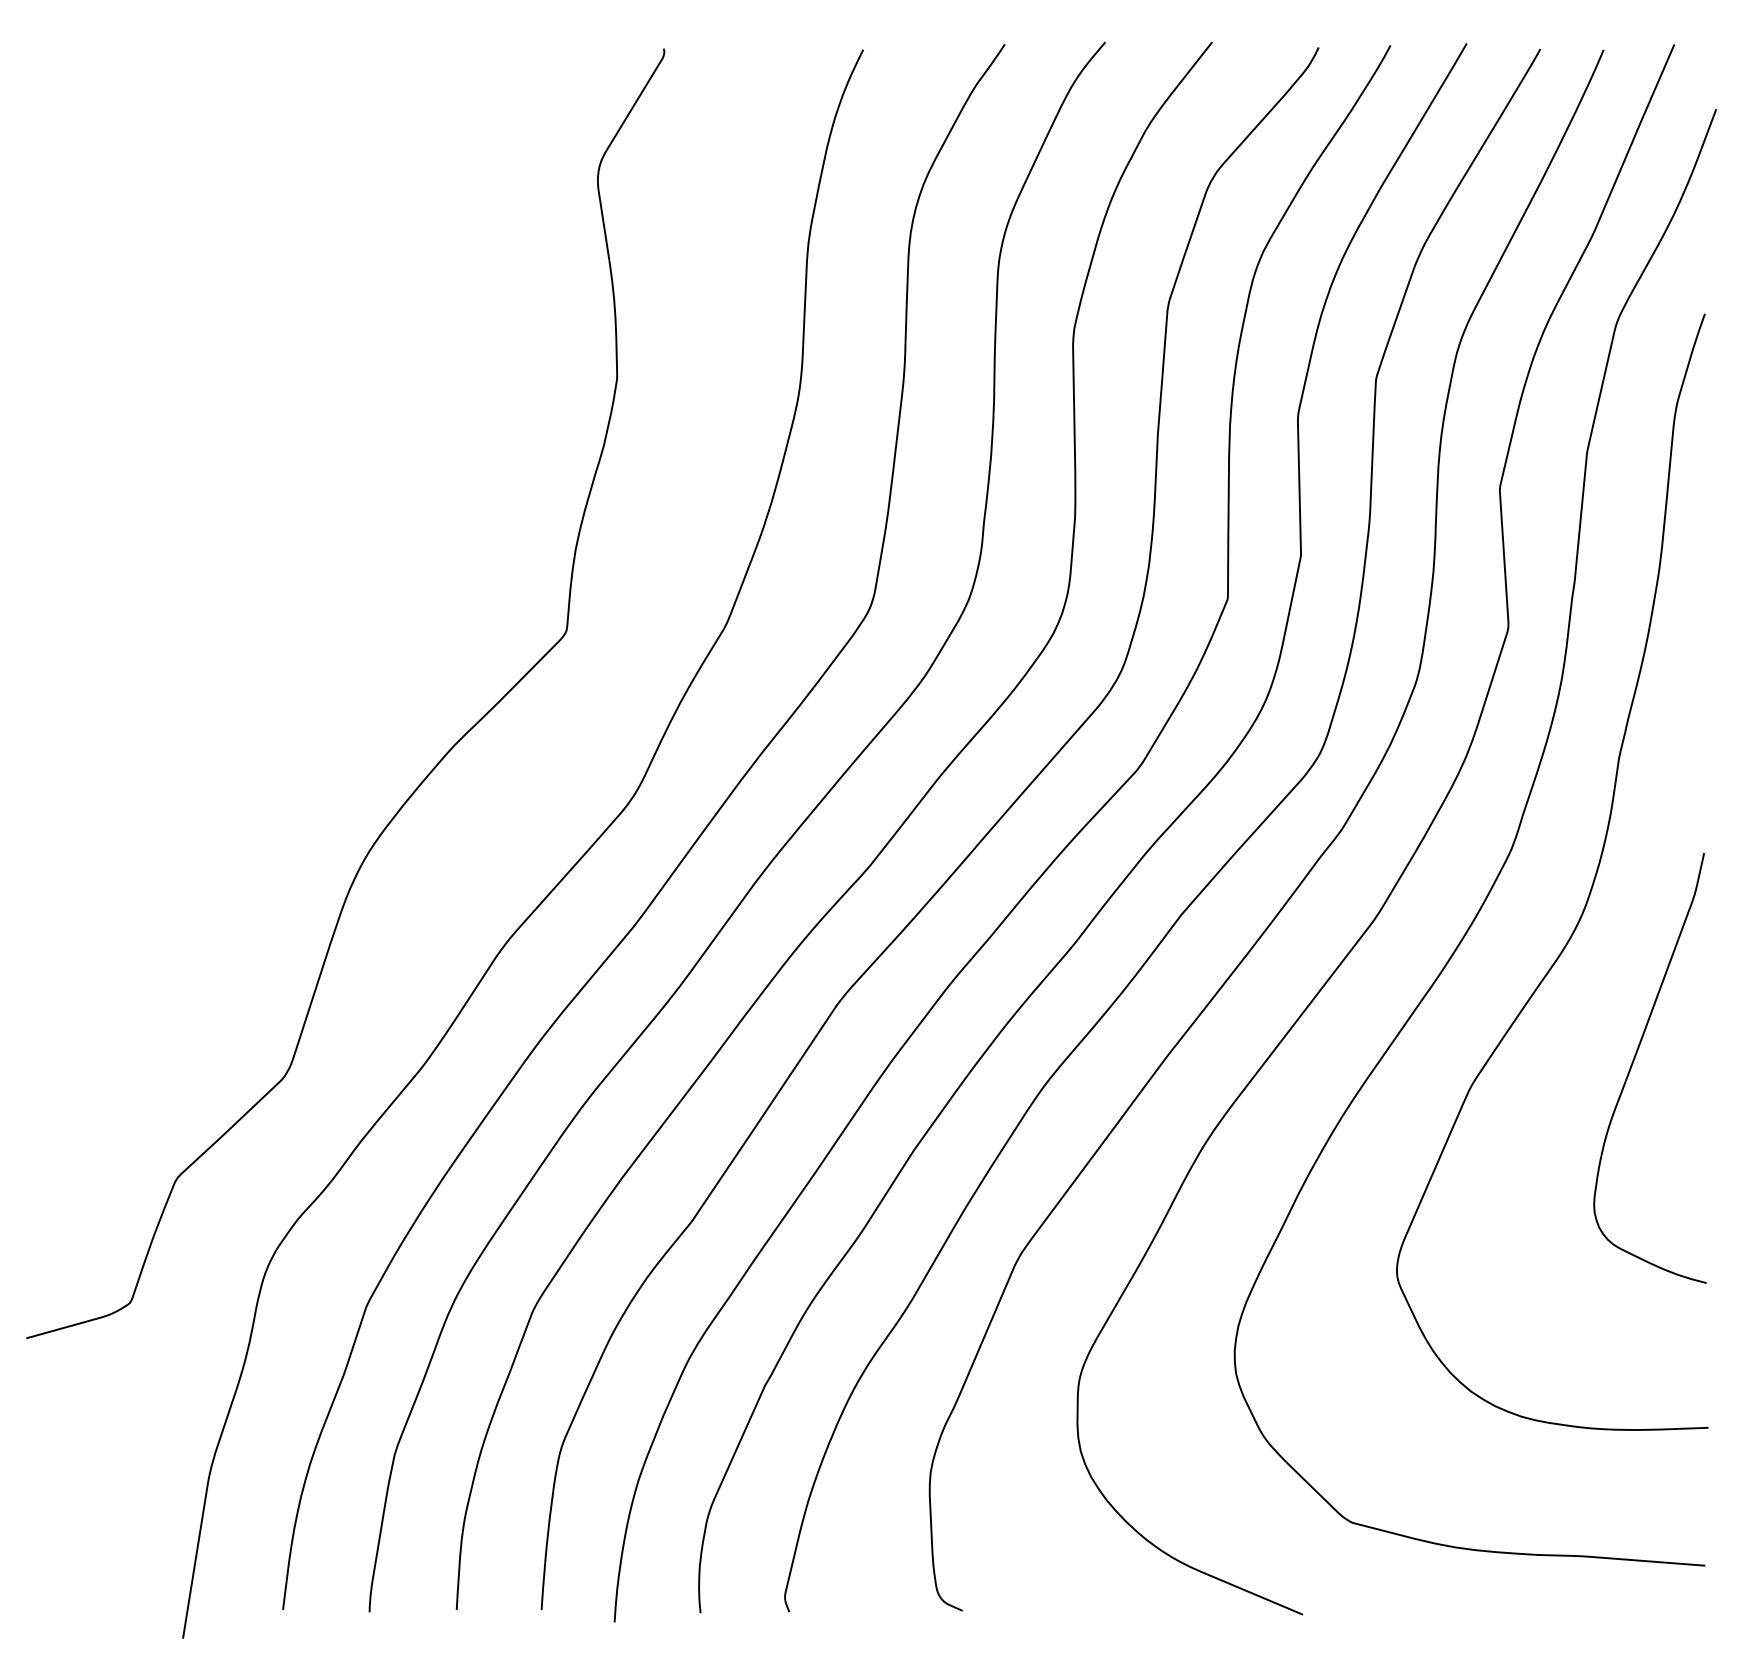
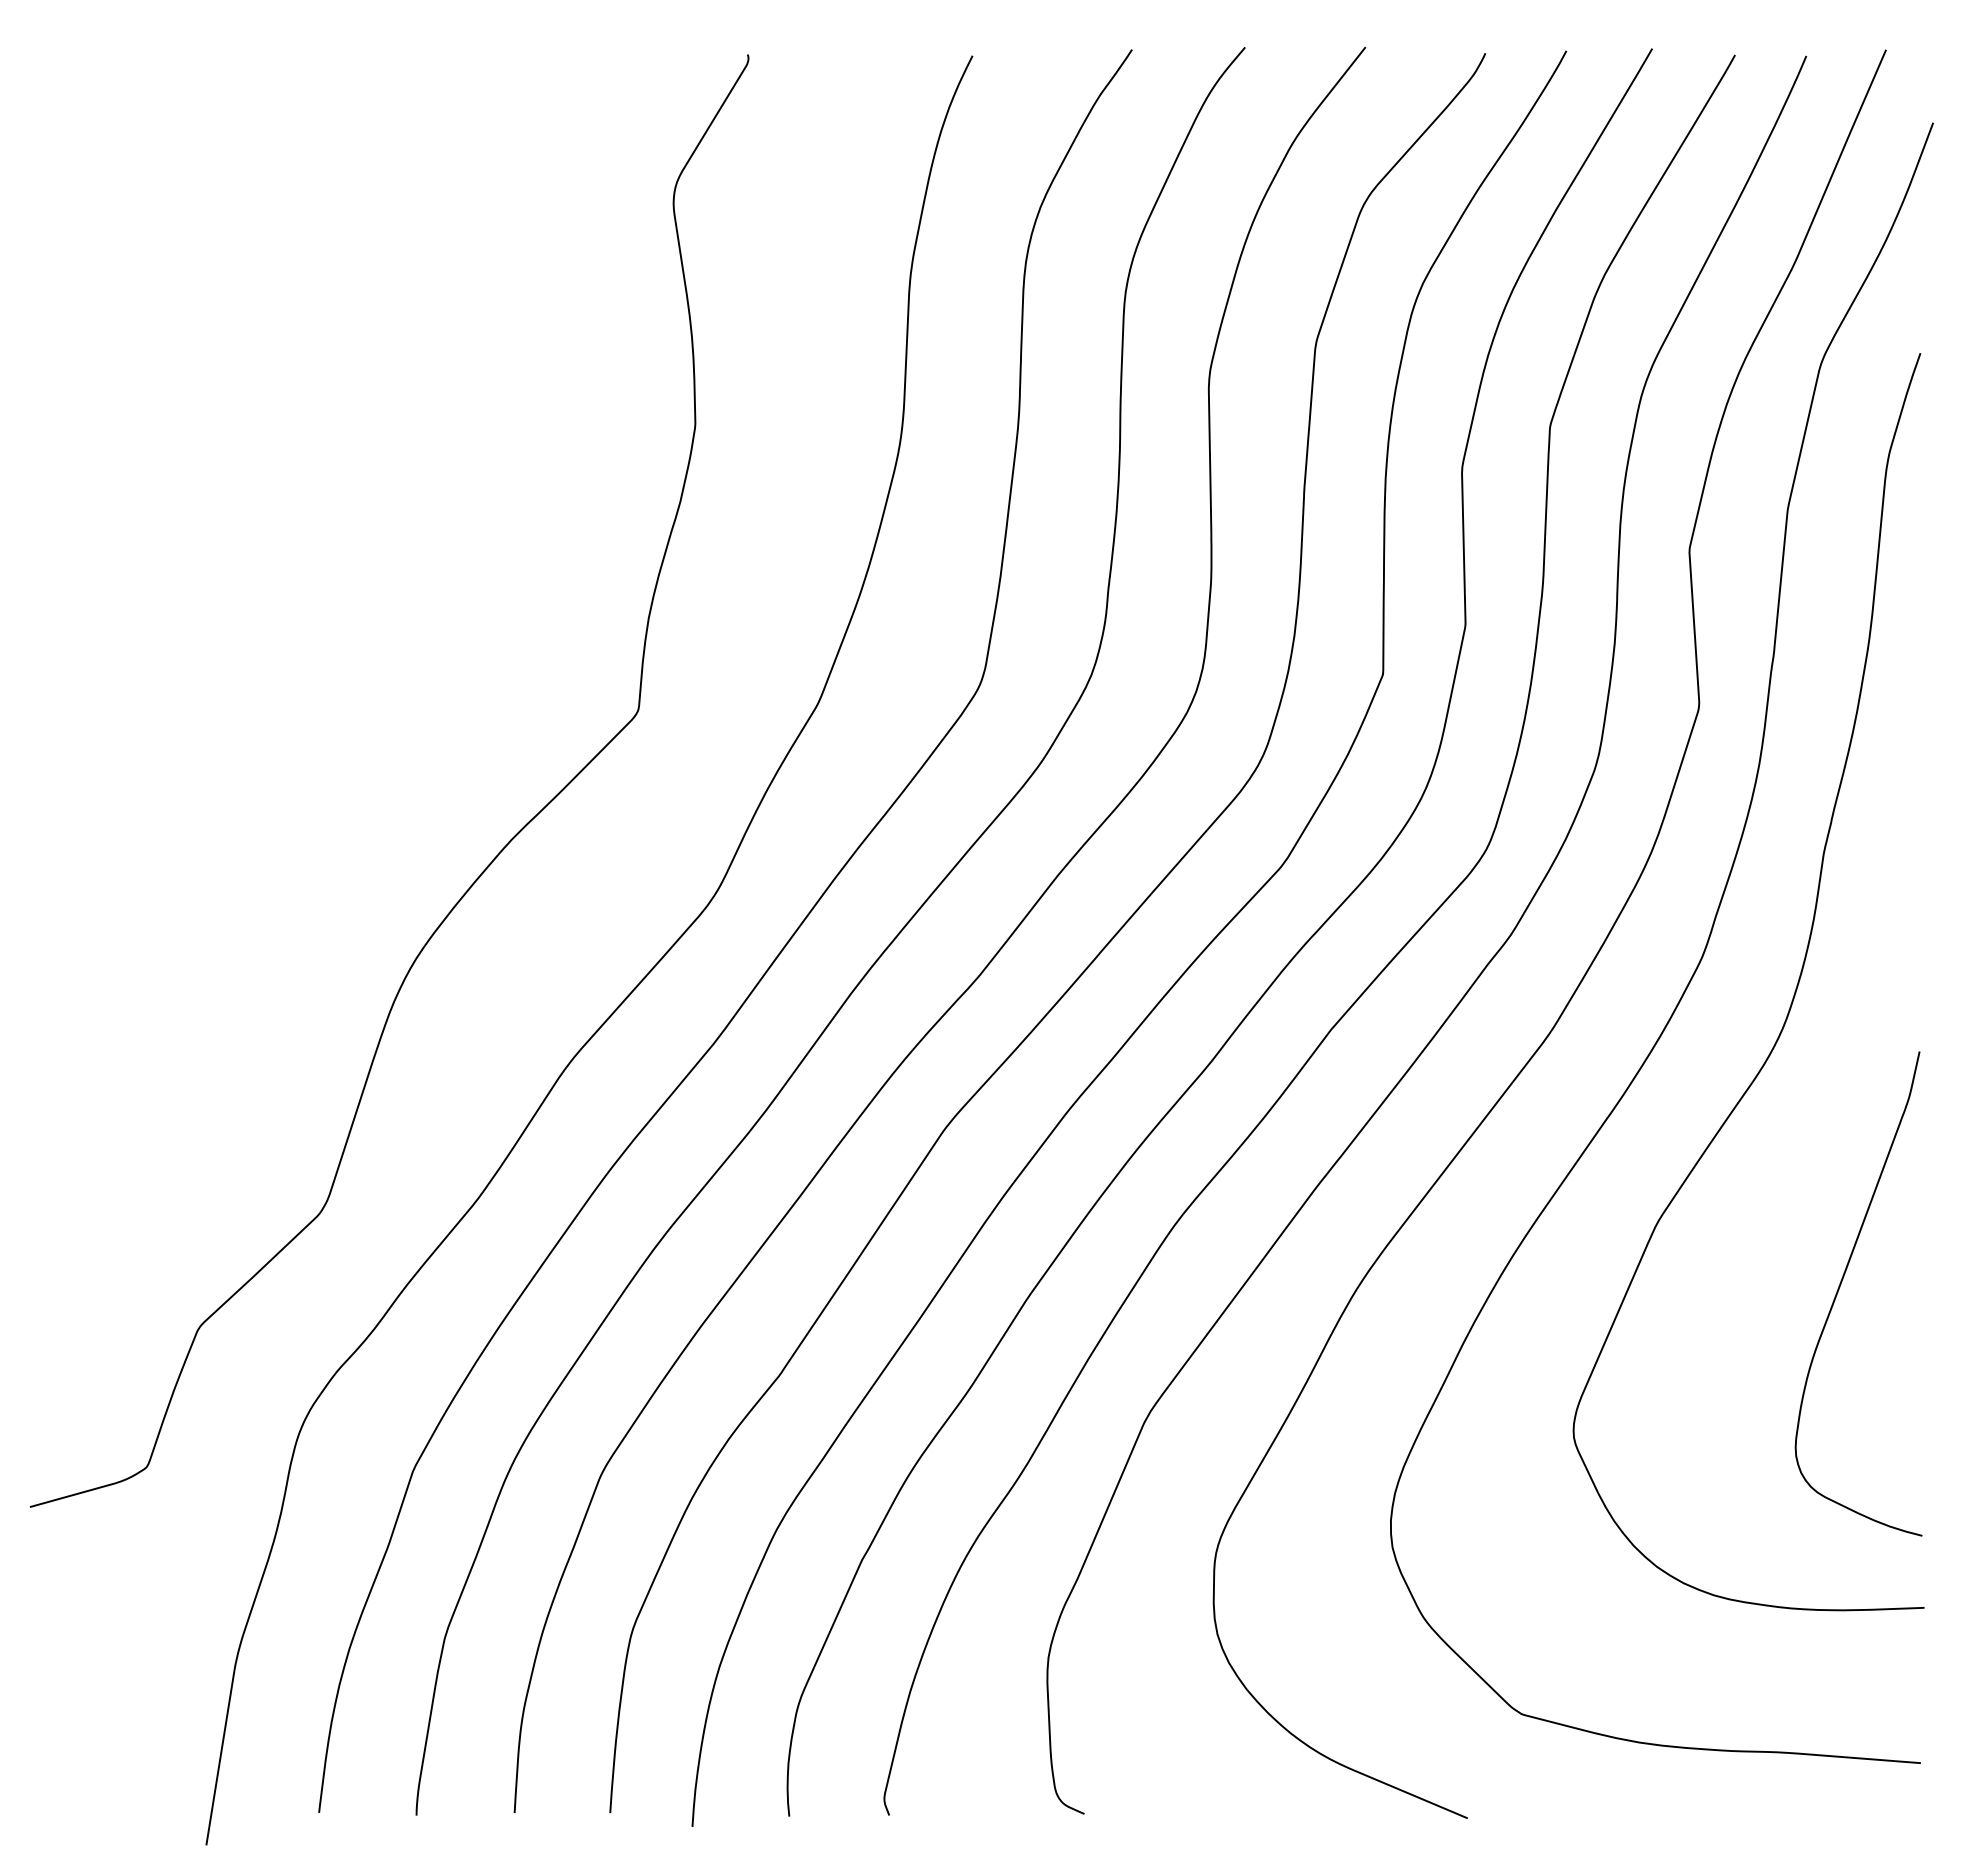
curve: (1633, 1062) -> (1840, 1287), moved

